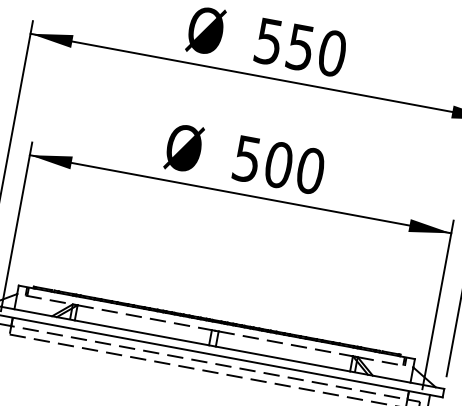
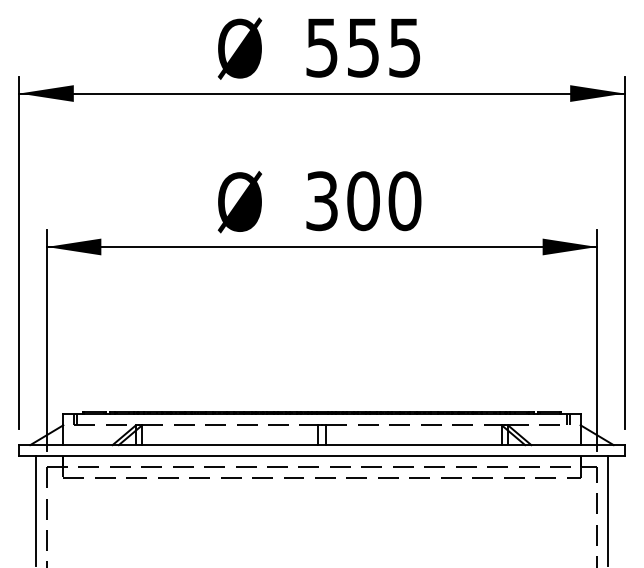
text: (332, 53) -> (404, 47), 550 -> 555
text: (246, 158) -> (321, 200), 500 -> 300

